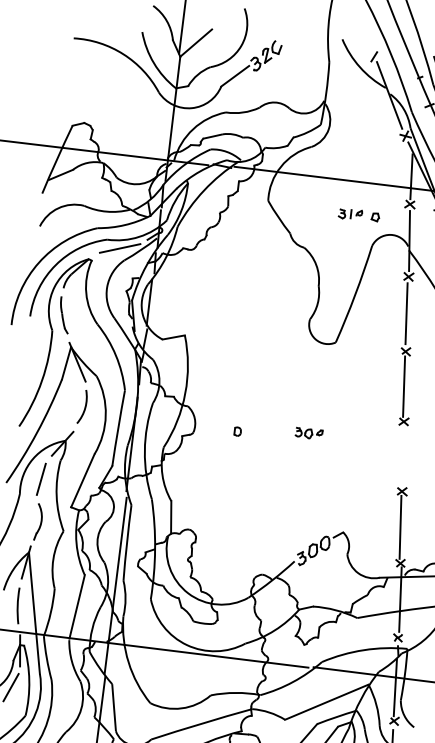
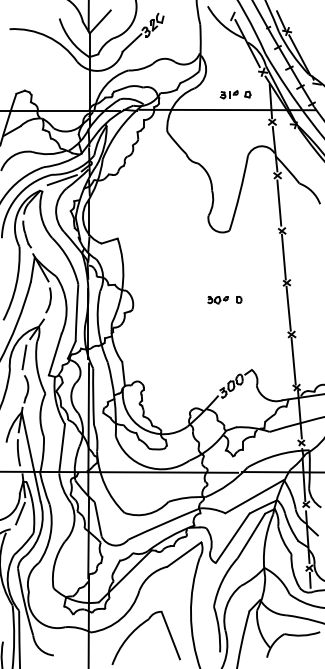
part: (358, 215) -> (235, 94), moved
part: (238, 431) -> (239, 299), moved
line: (402, 456) -> (288, 308), added

